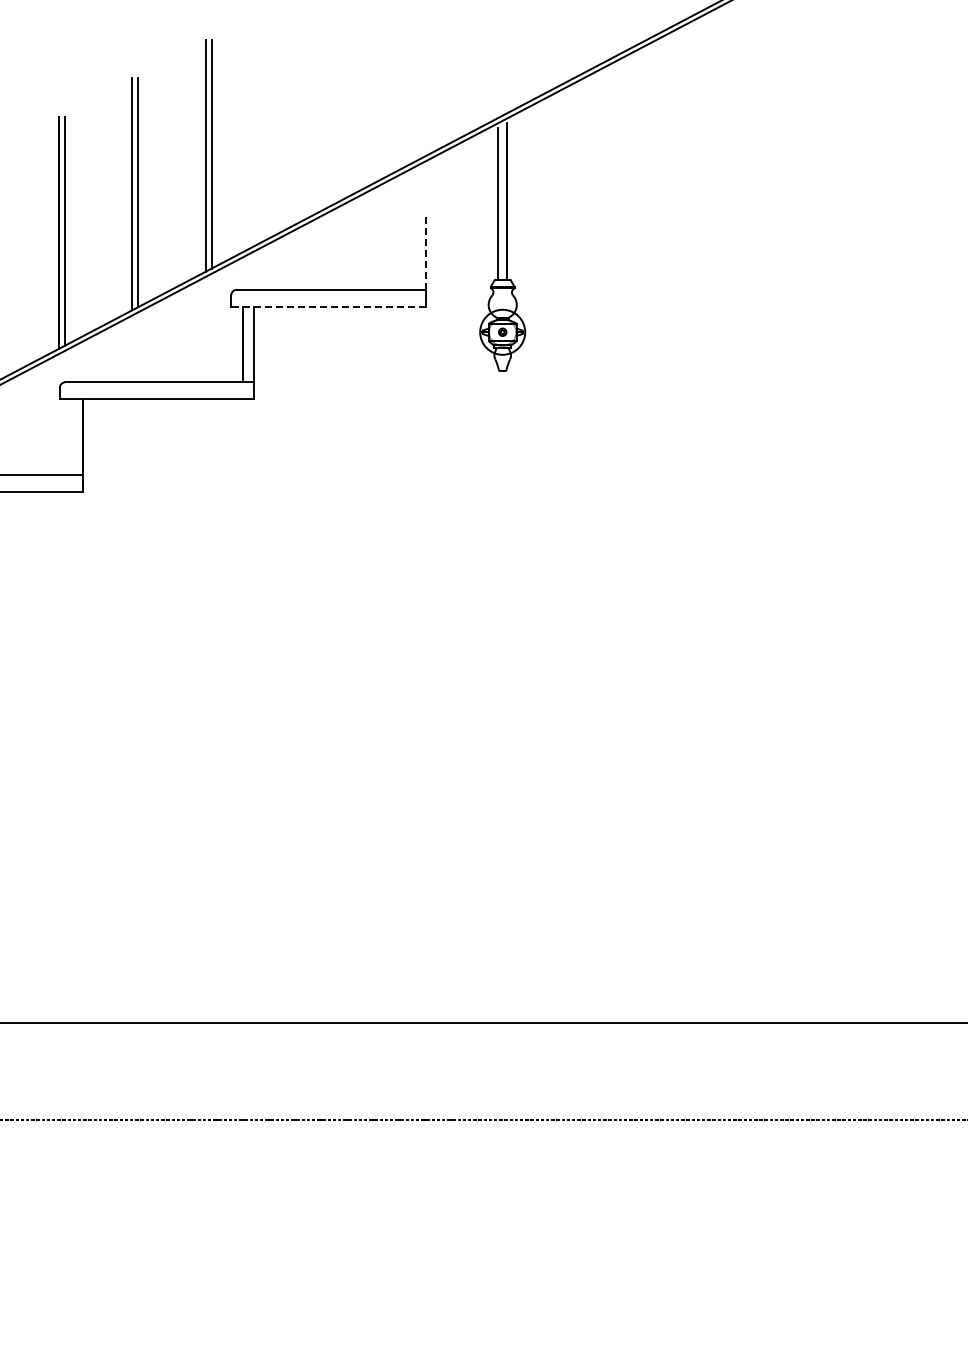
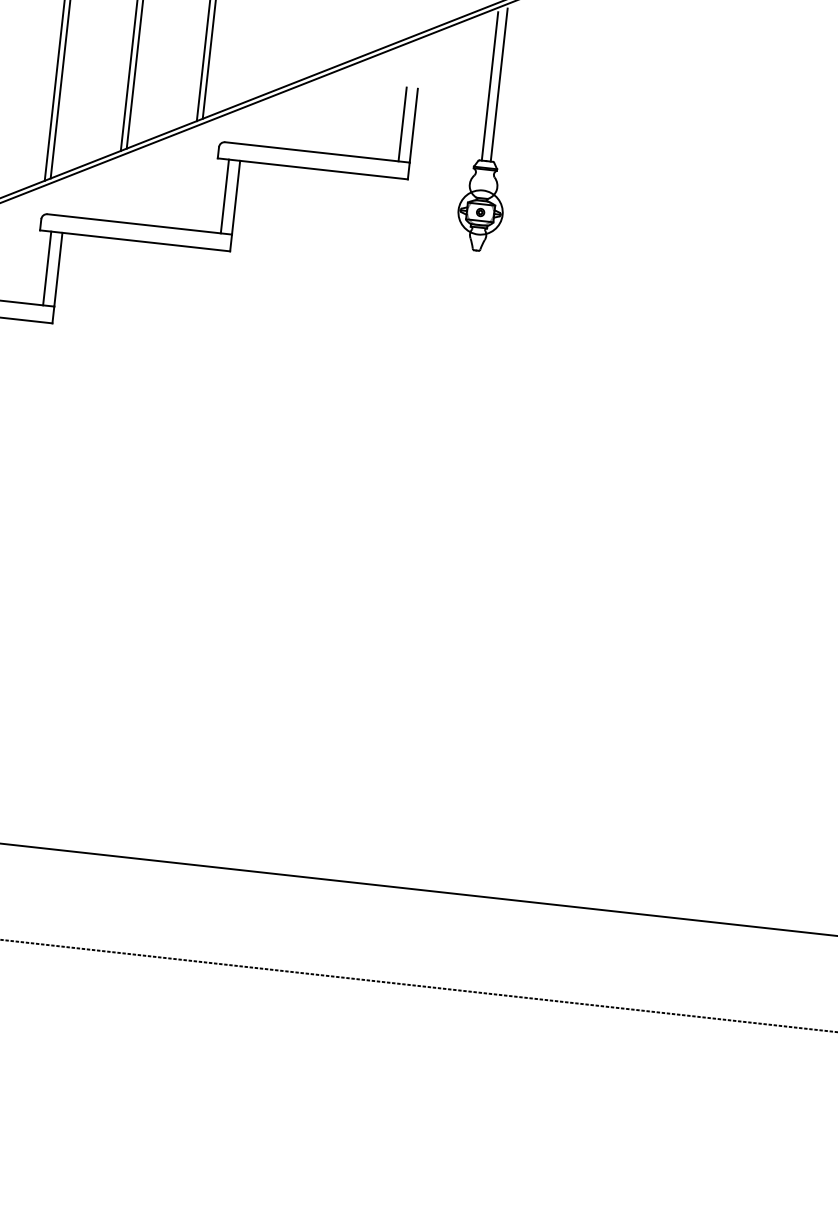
line: (414, 251) -> (403, 123), added
line: (425, 252) -> (413, 126), dashed -> solid
line: (327, 306) -> (312, 168), dashed -> solid
line: (71, 436) -> (47, 267), added

